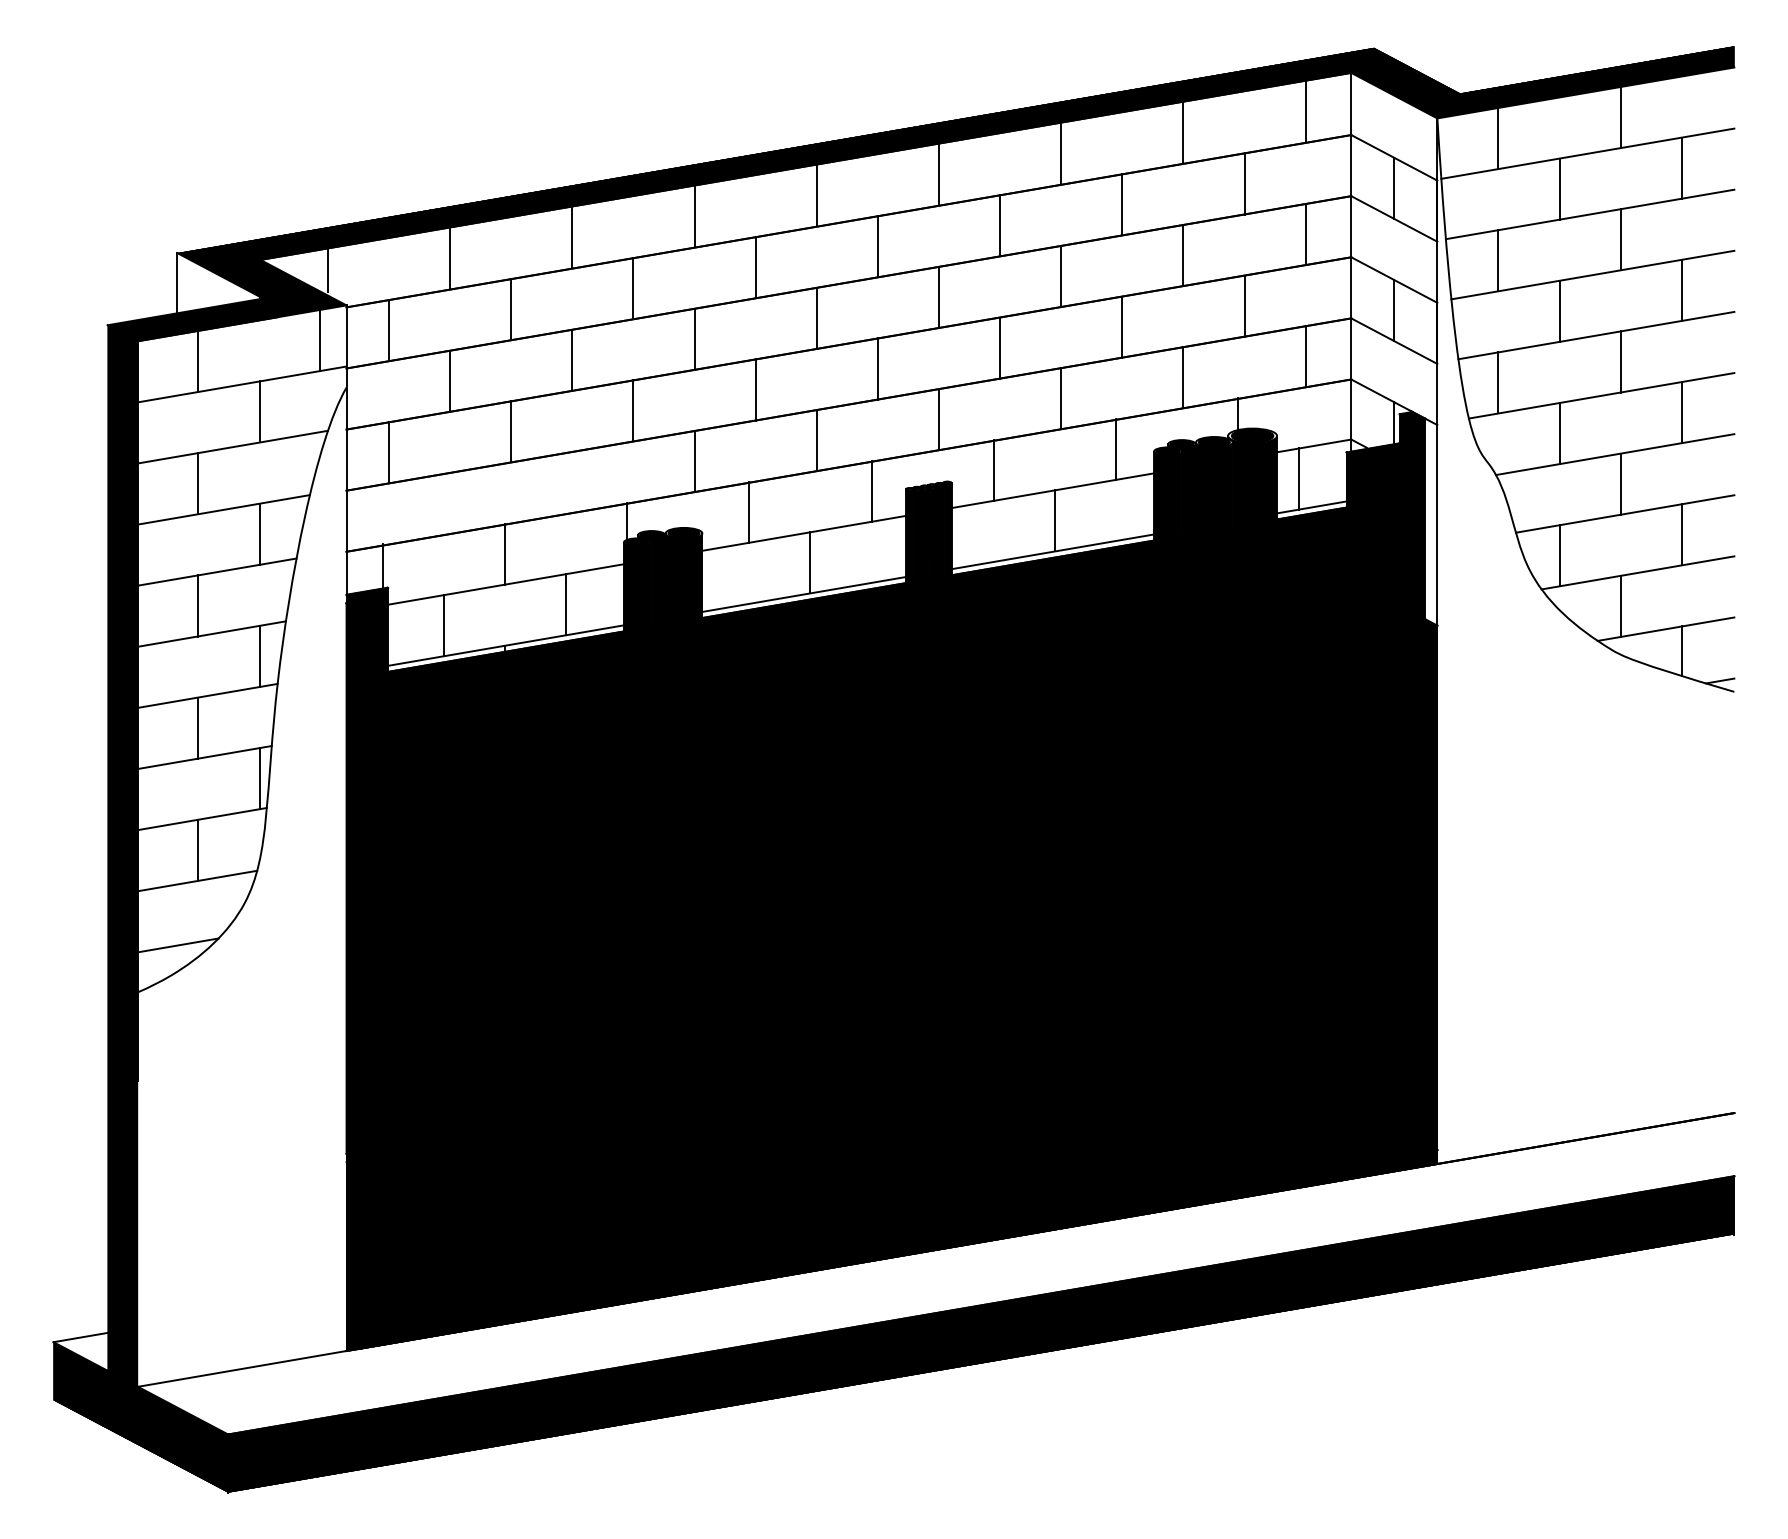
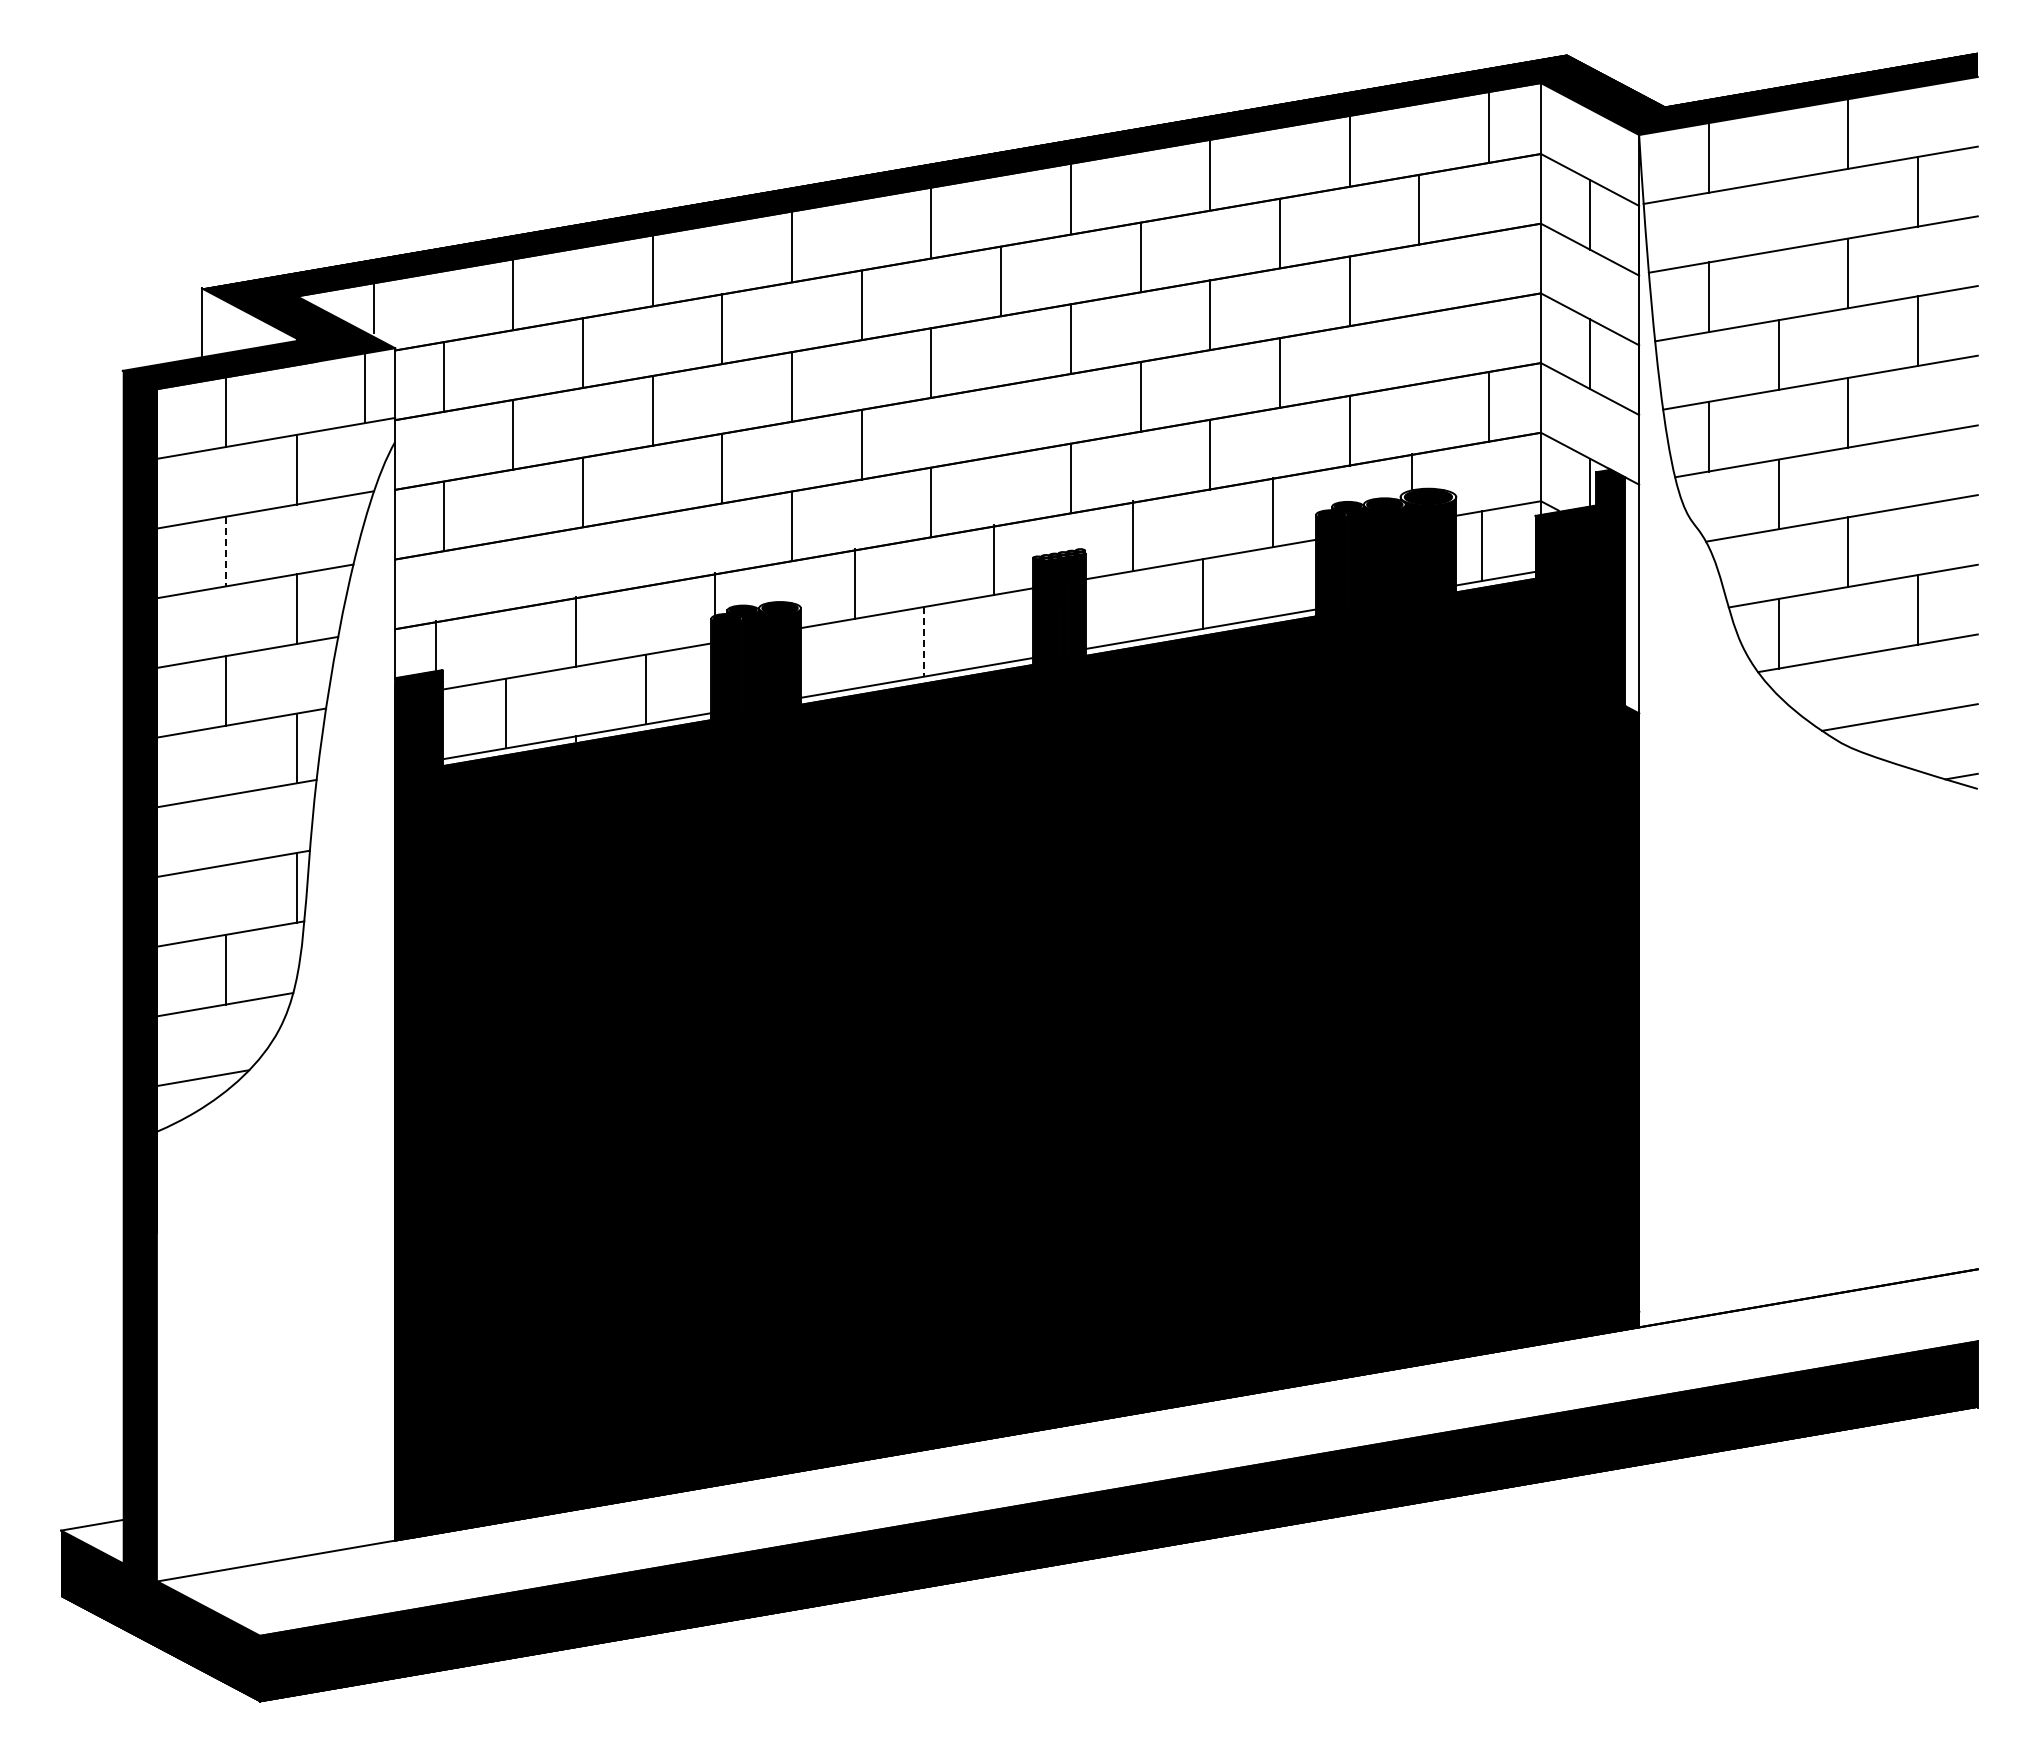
line: (1559, 188) -> (1778, 215), removed
line: (1305, 234) -> (1488, 267), removed
line: (1244, 305) -> (1419, 348), removed
line: (878, 368) -> (1001, 420), removed
line: (1681, 412) -> (1917, 470), removed
line: (197, 483) -> (225, 551), solid -> dashed
line: (810, 562) -> (924, 641), solid -> dashed
line: (1620, 606) -> (1848, 691), removed
line: (1681, 651) -> (1917, 742), removed
line: (197, 728) -> (225, 830), removed

